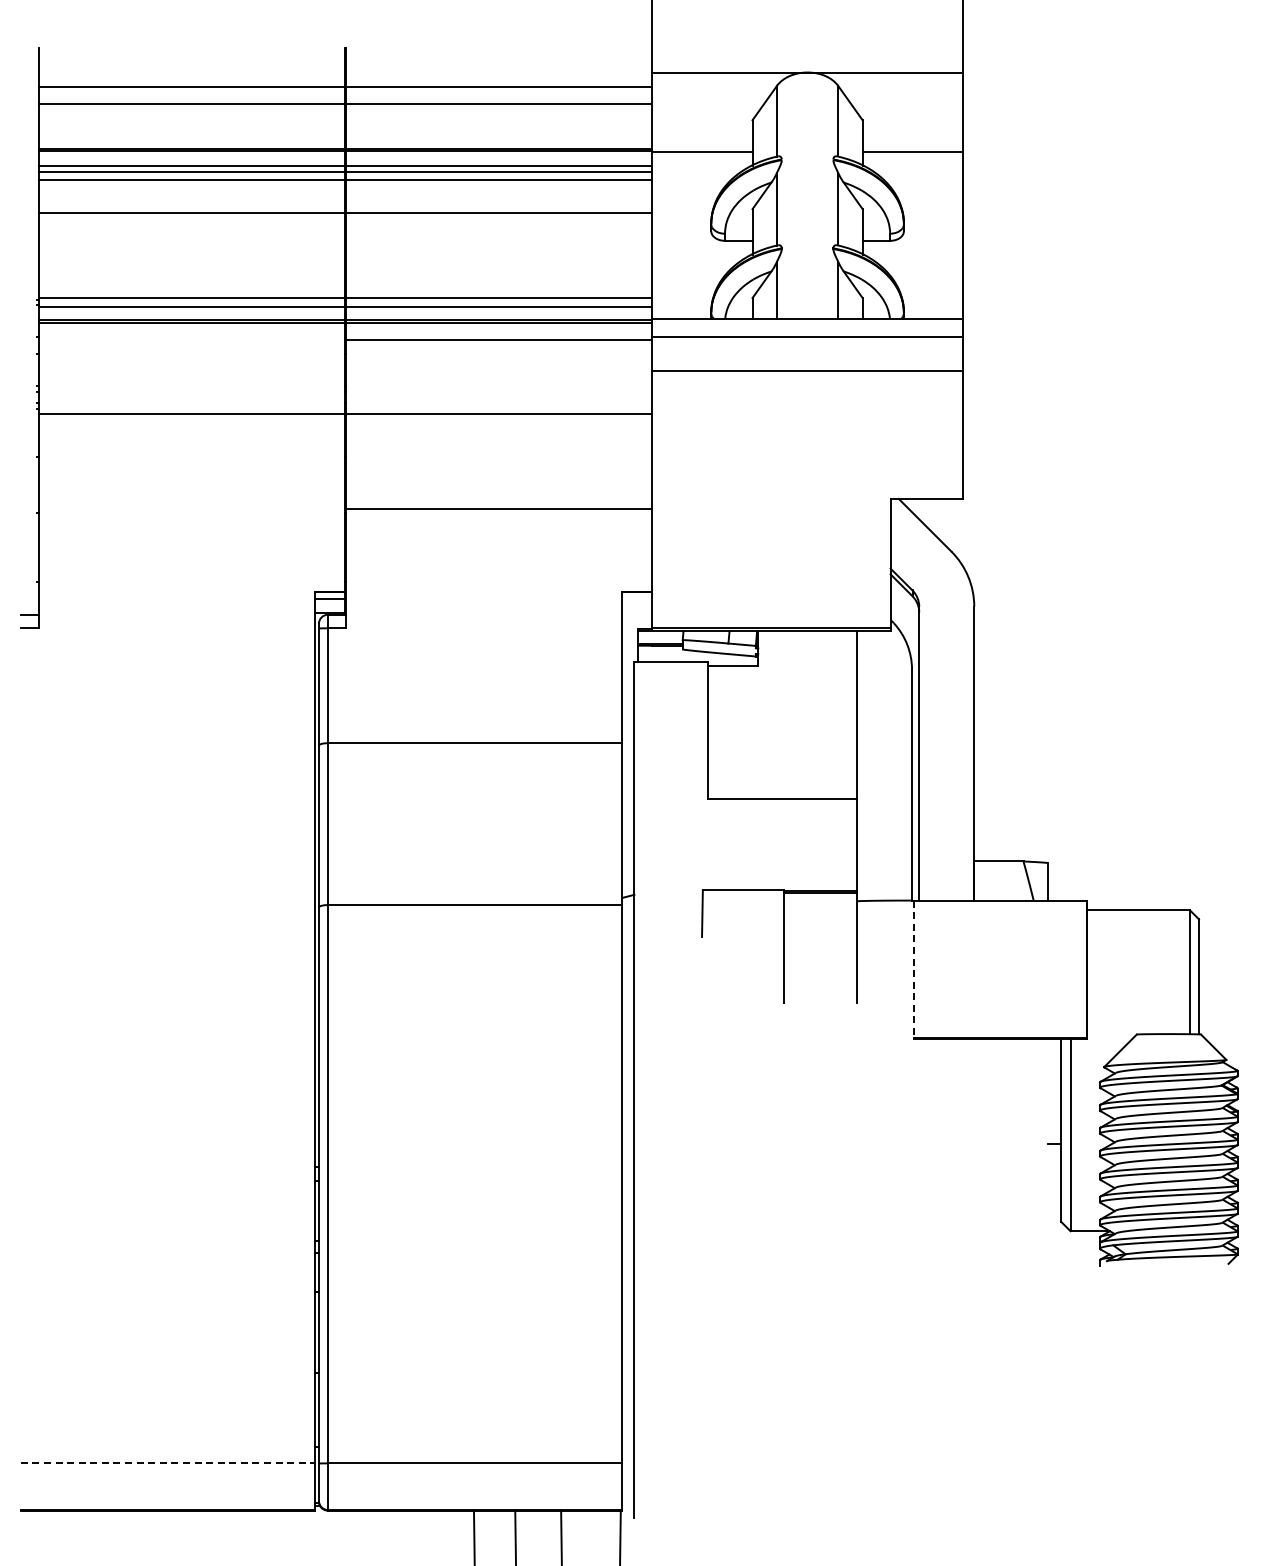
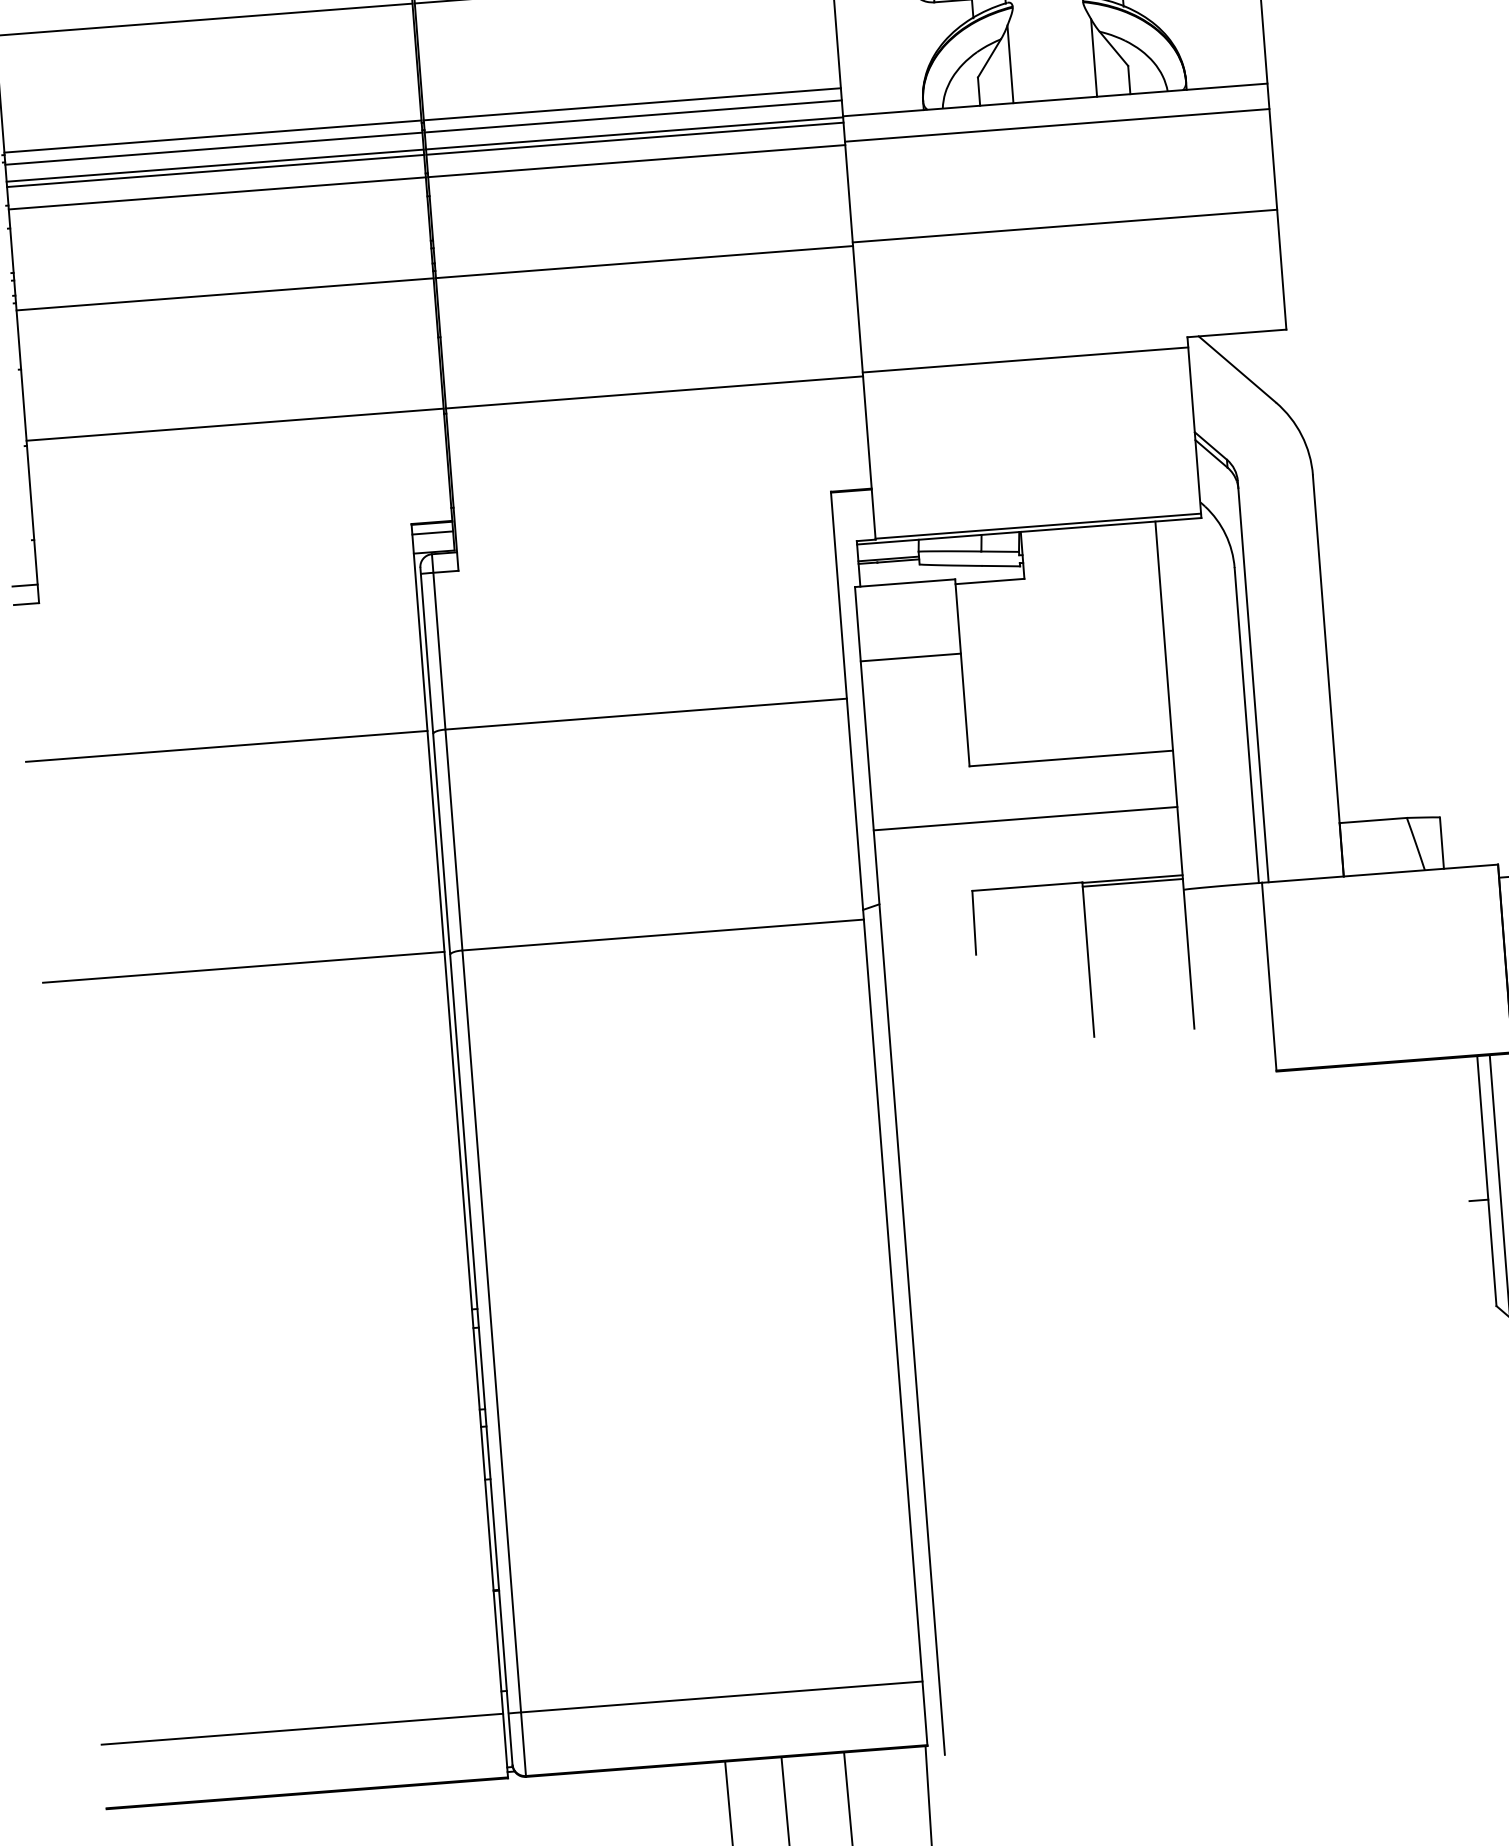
line: (191, 339) -> (216, 192), added
line: (807, 371) -> (1064, 226), moved
line: (771, 506) -> (1025, 359), added
line: (191, 509) -> (234, 424), added
line: (670, 716) -> (909, 657), added
line: (167, 743) -> (226, 746), added
line: (745, 840) -> (1025, 818), added
line: (167, 905) -> (243, 967), added
line: (914, 969) -> (1269, 976), dashed -> solid
line: (168, 1463) -> (303, 1729), dashed -> solid

